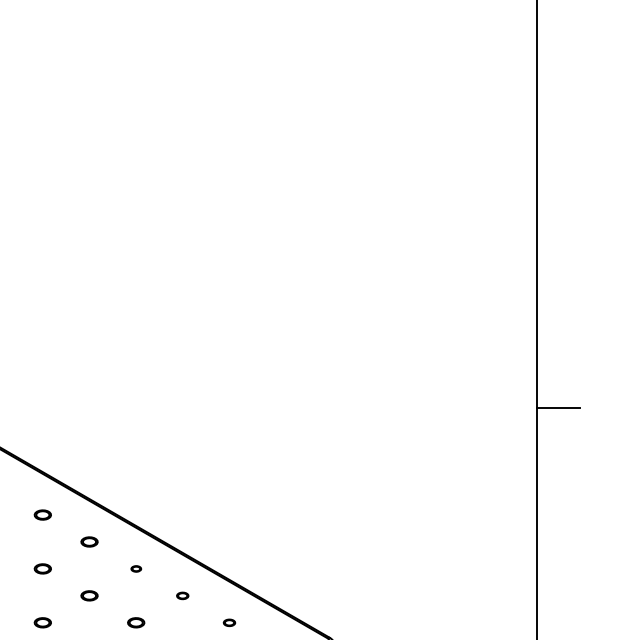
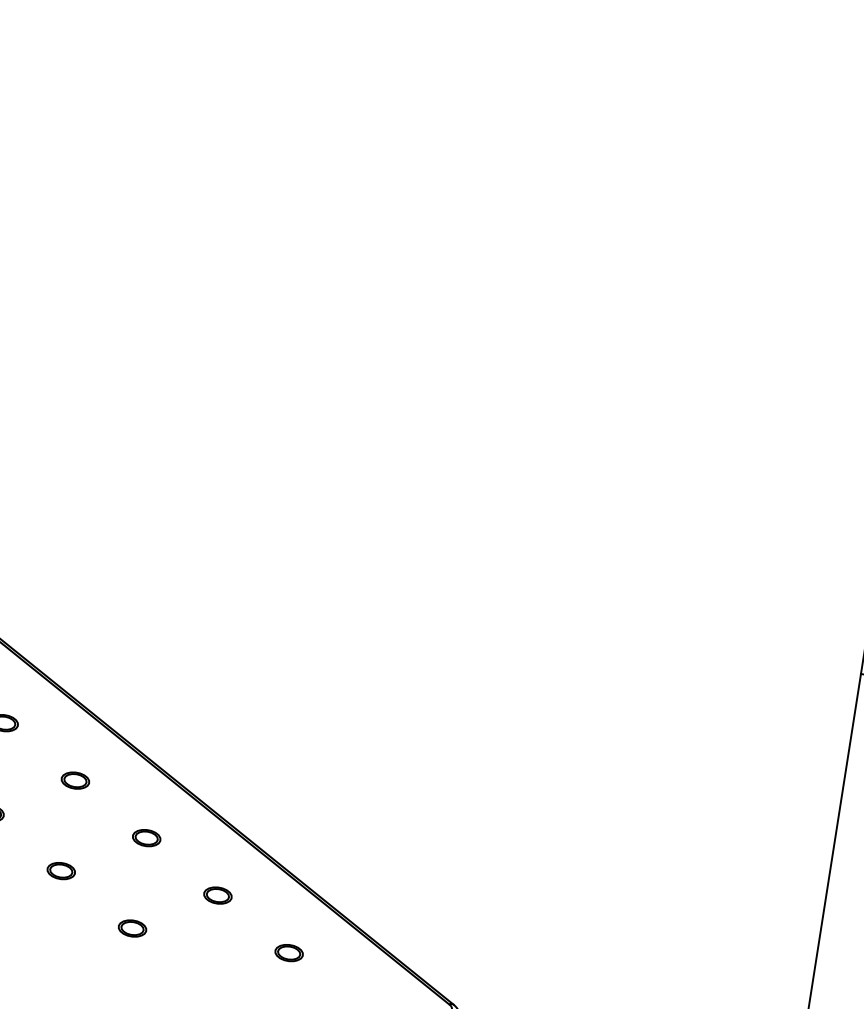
part: (136, 568) -> (147, 837), size x1.67
part: (182, 595) -> (217, 894), size x1.43
part: (229, 622) -> (289, 952), size x1.43

